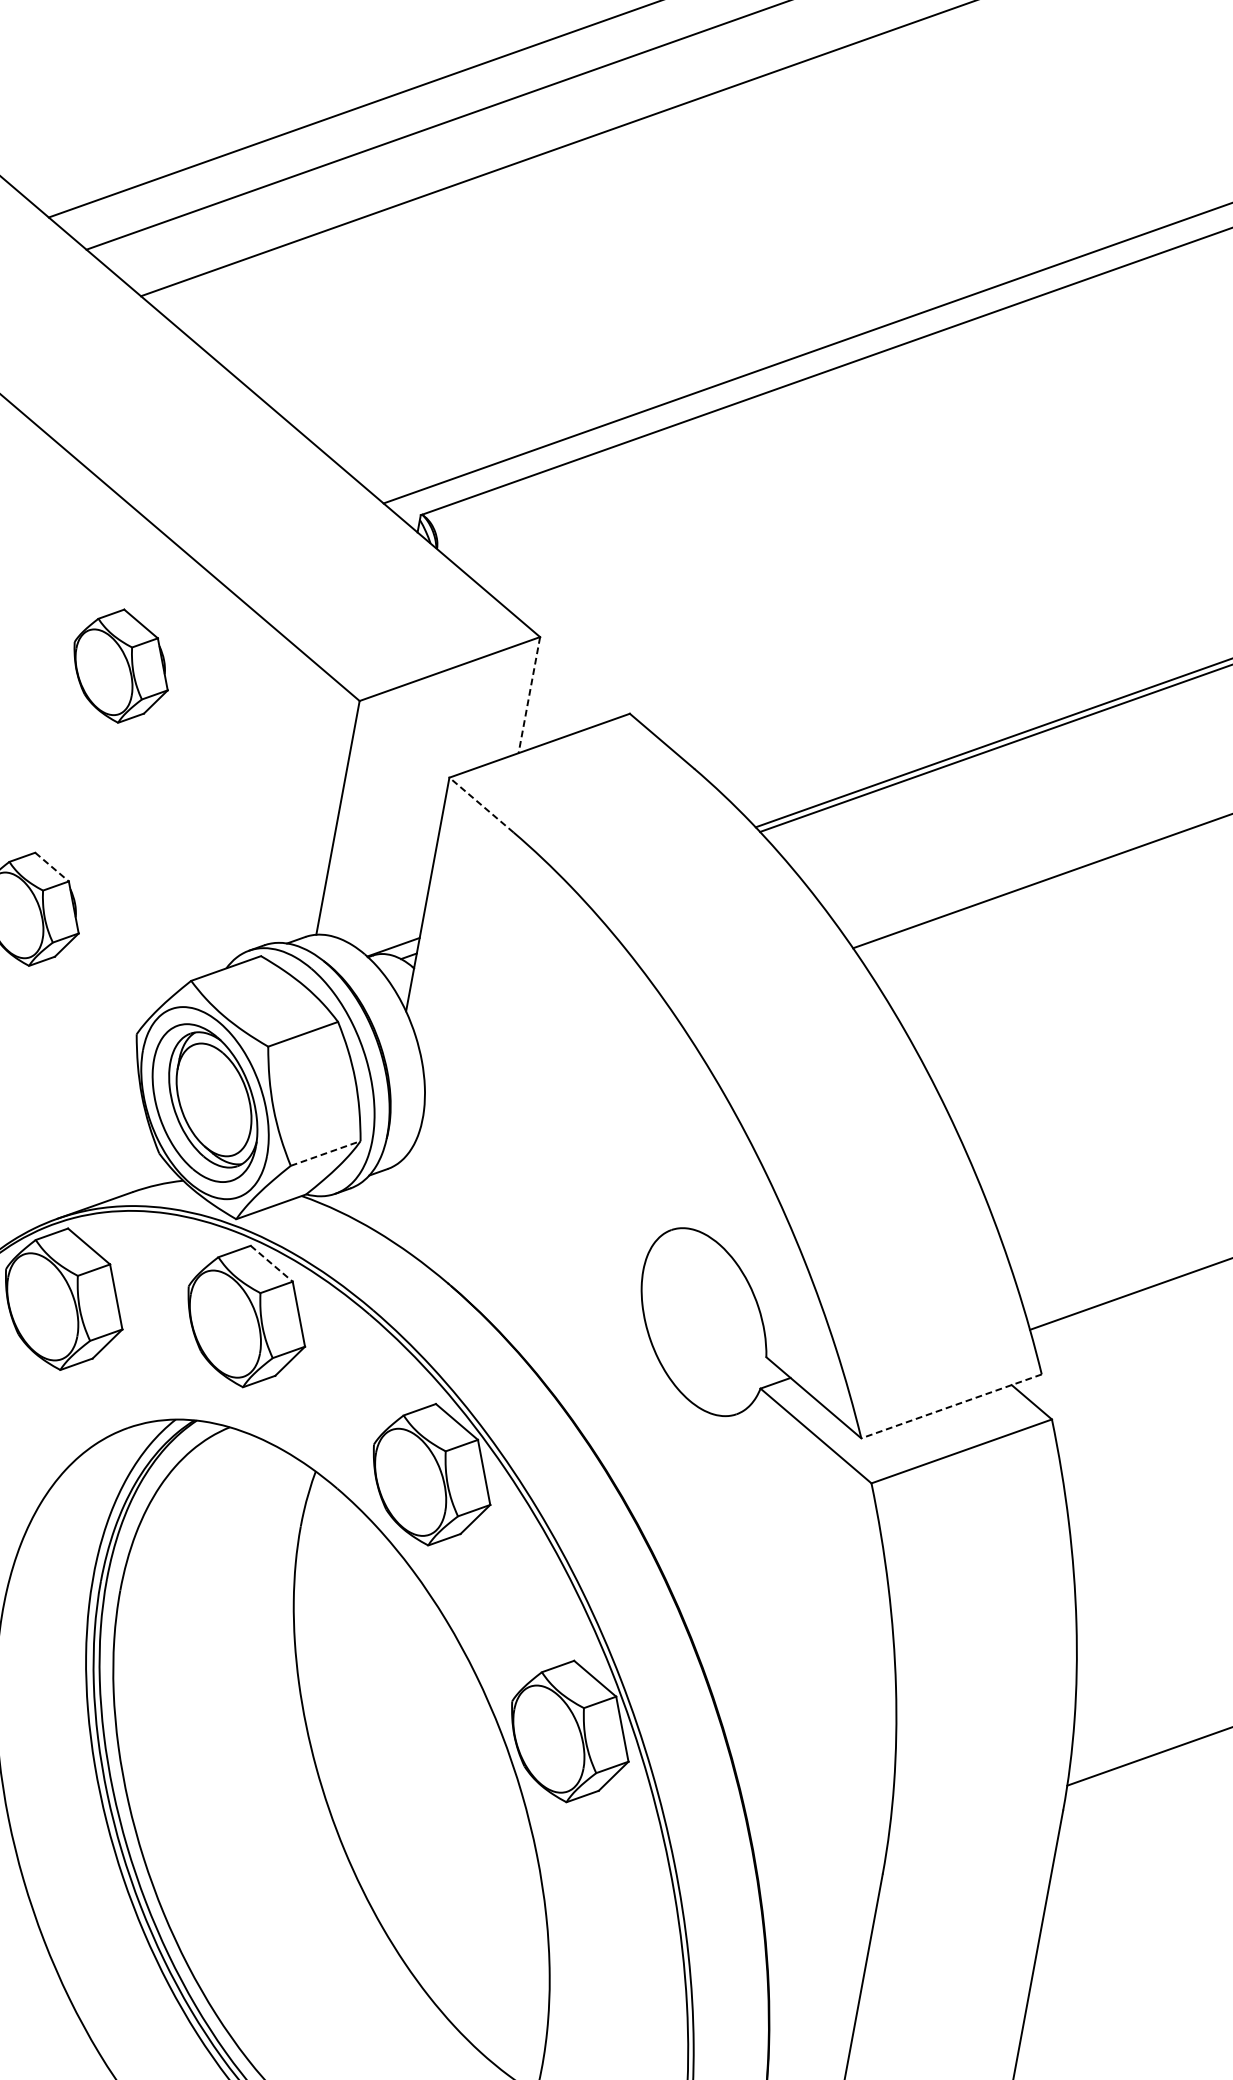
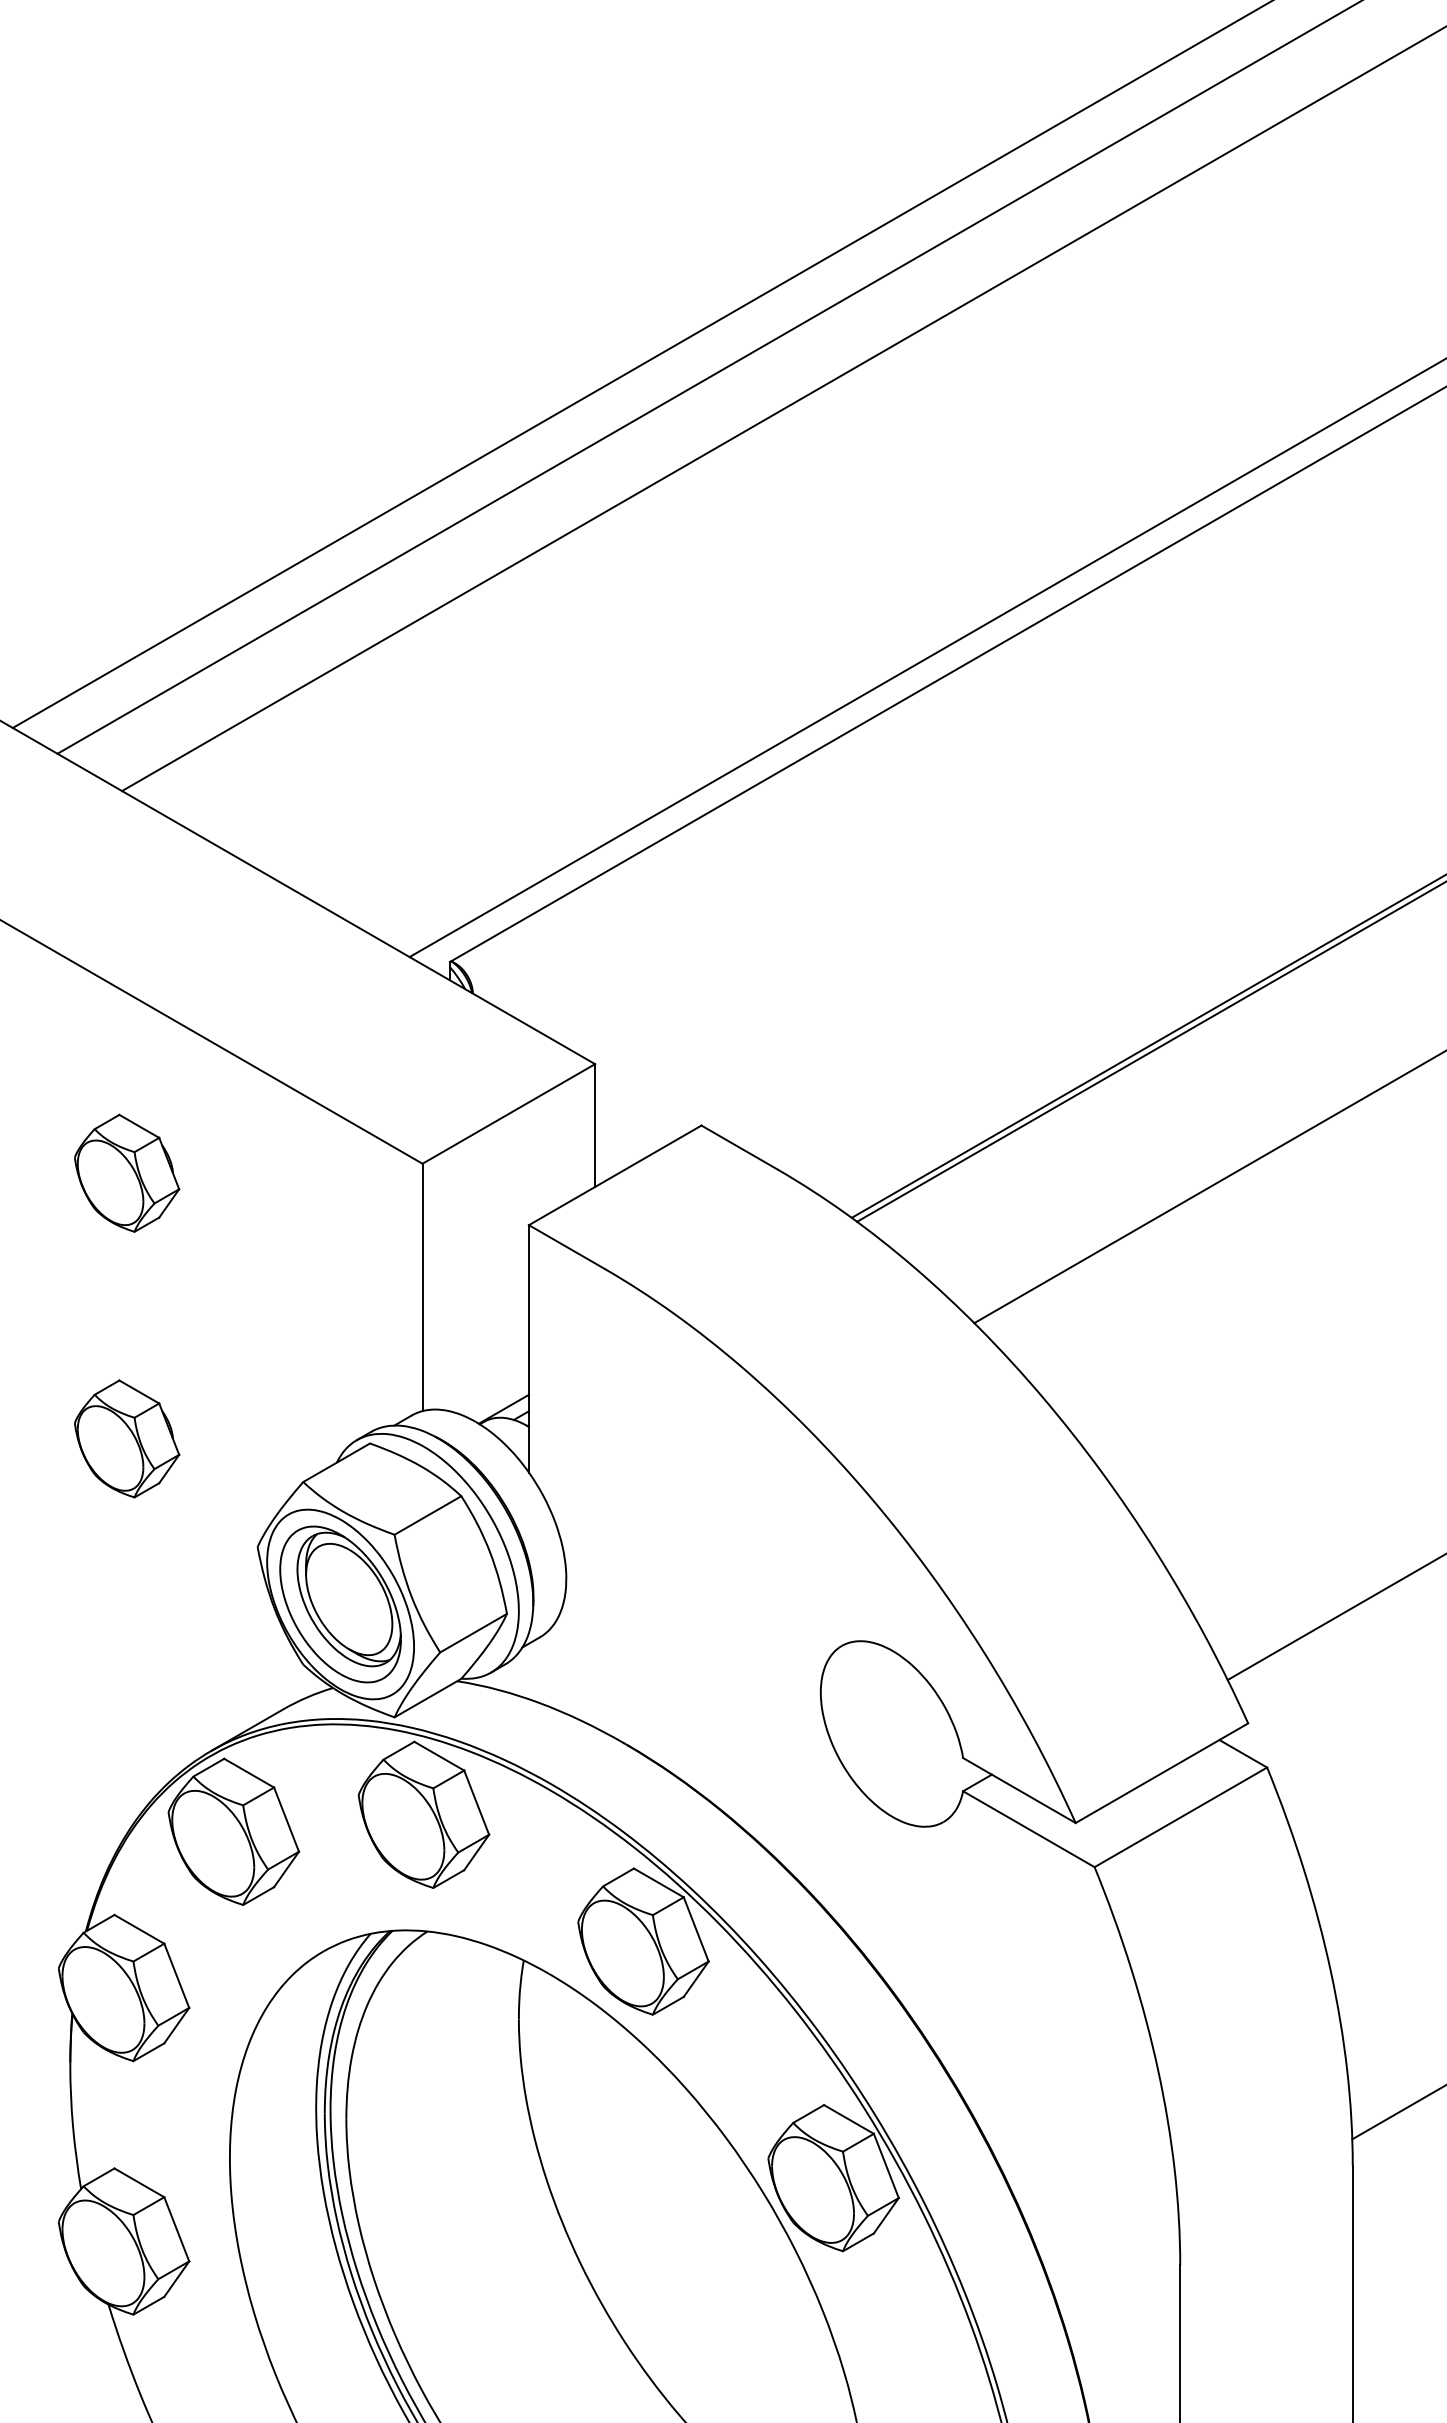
part: (121, 665) -> (127, 1172), moved
line: (529, 696) -> (595, 1126), dashed -> solid
line: (481, 805) -> (567, 1247), dashed -> solid
line: (52, 867) -> (139, 1392), dashed -> solid
line: (325, 1153) -> (473, 1633), dashed -> solid
line: (271, 1264) -> (439, 1756), dashed -> solid
line: (951, 1406) -> (1161, 1773), dashed -> solid

